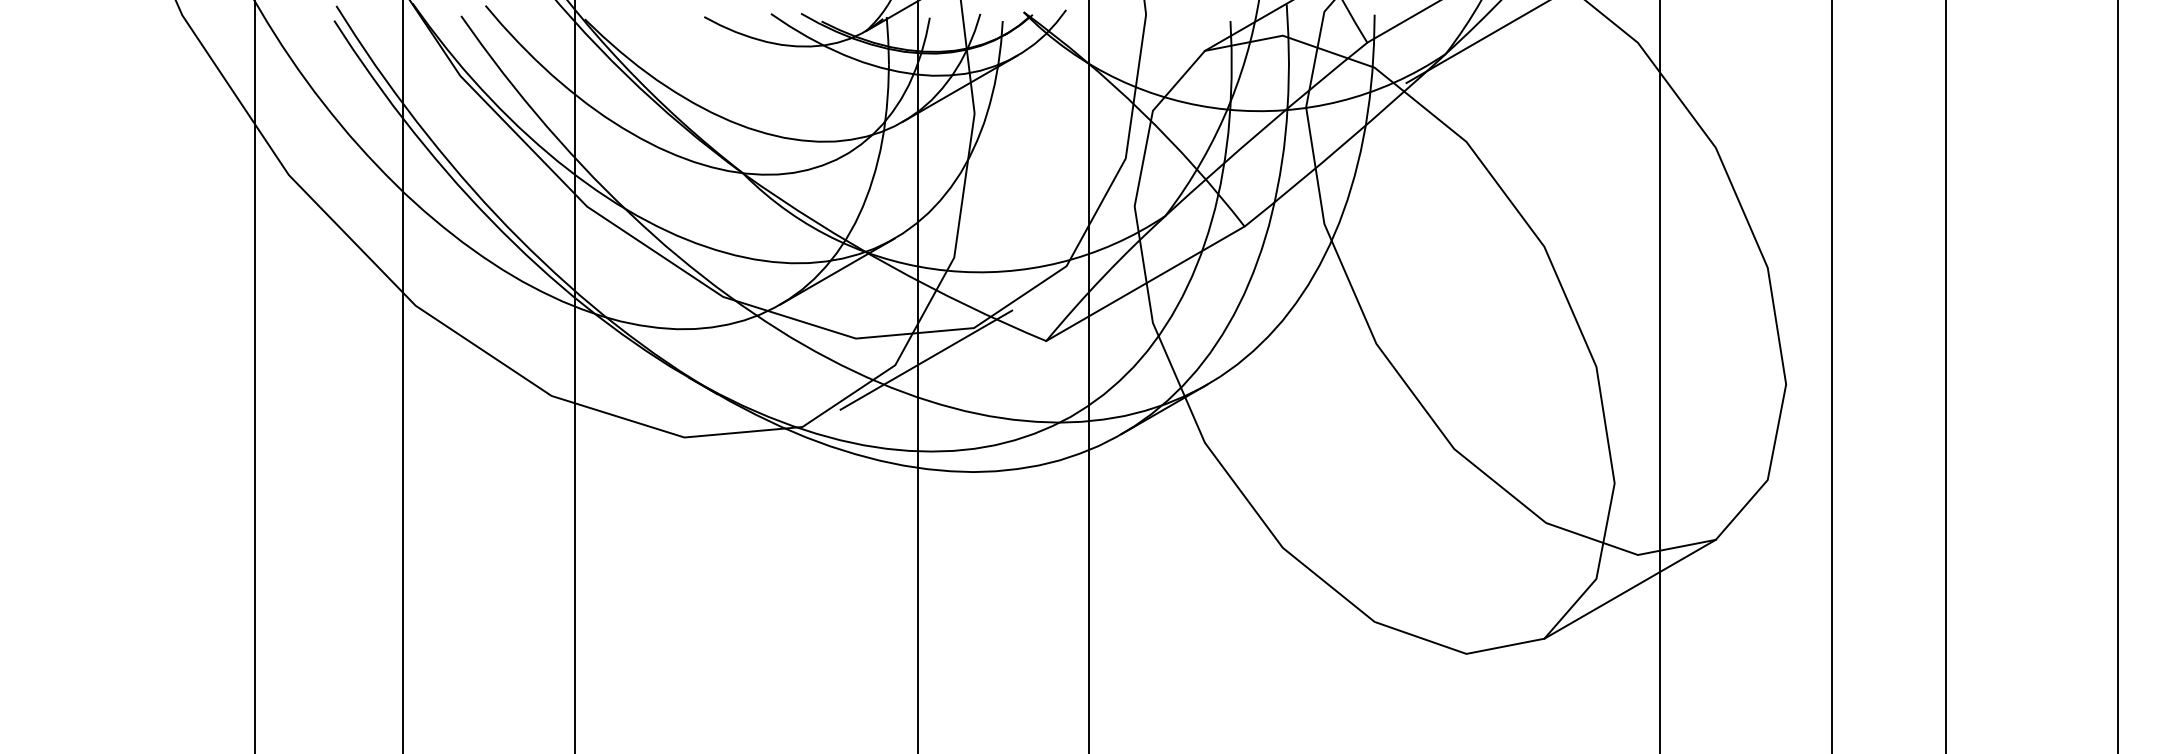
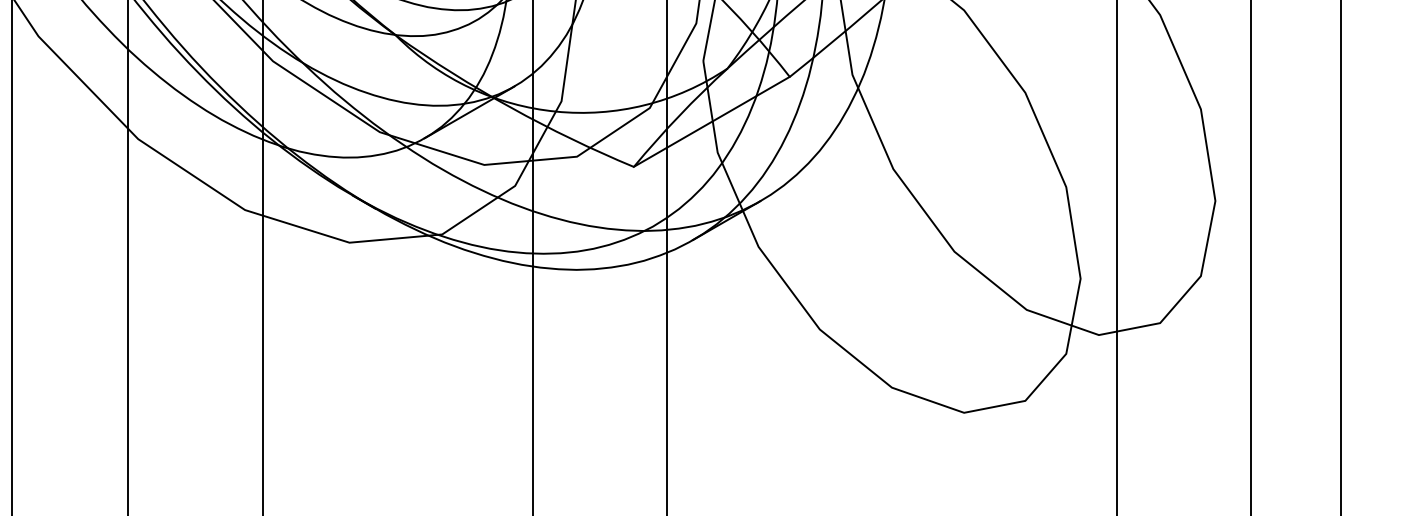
line: (926, 359) -> (539, 181), removed
line: (1629, 588) -> (1092, 361), removed

